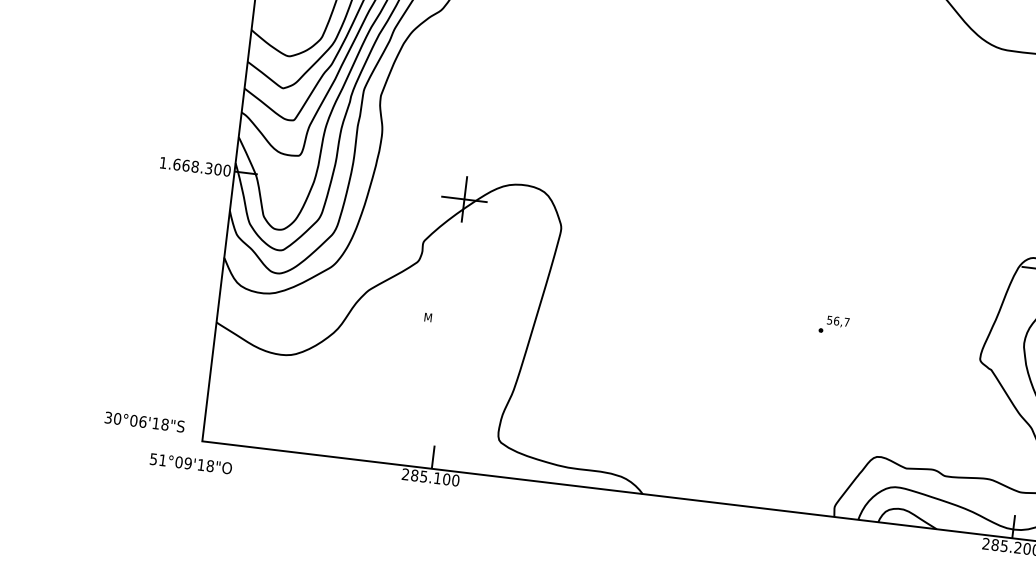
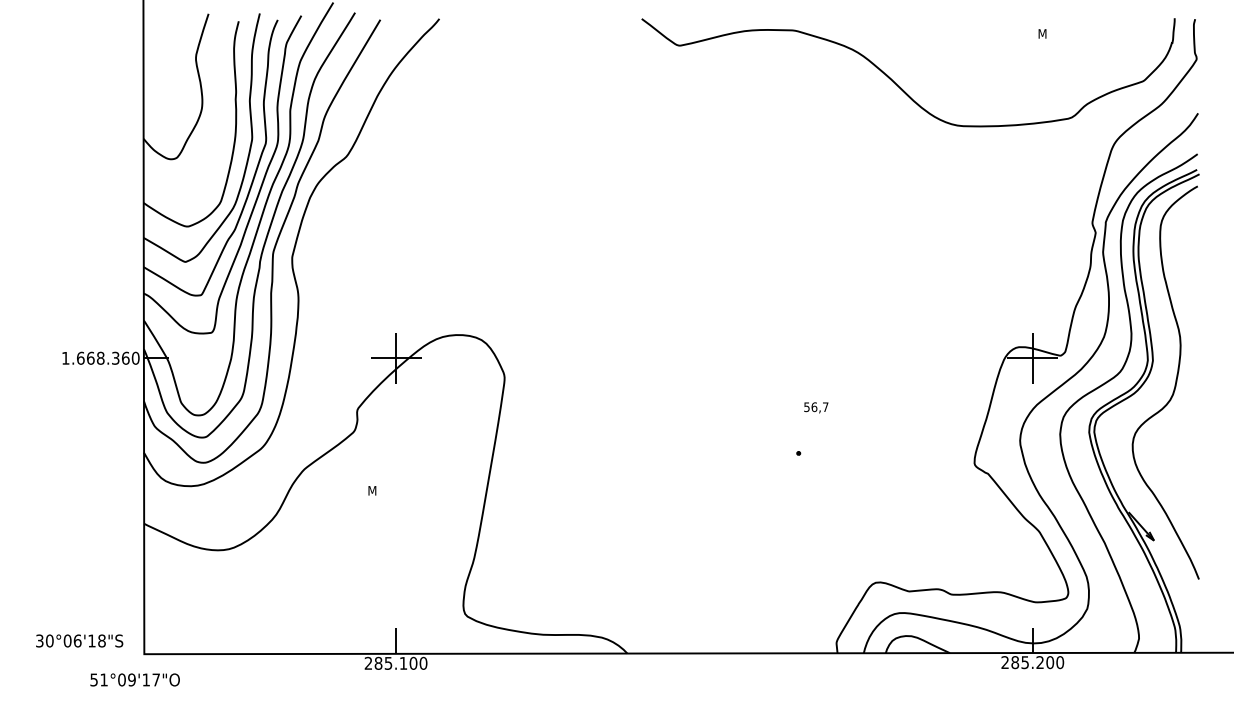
text: (217, 168) -> (125, 357), 1.668.300 -> 1.668.360
text: (838, 321) -> (816, 407), moved
text: (210, 465) -> (156, 679), 51°09'18"O -> 51°09'17"O

